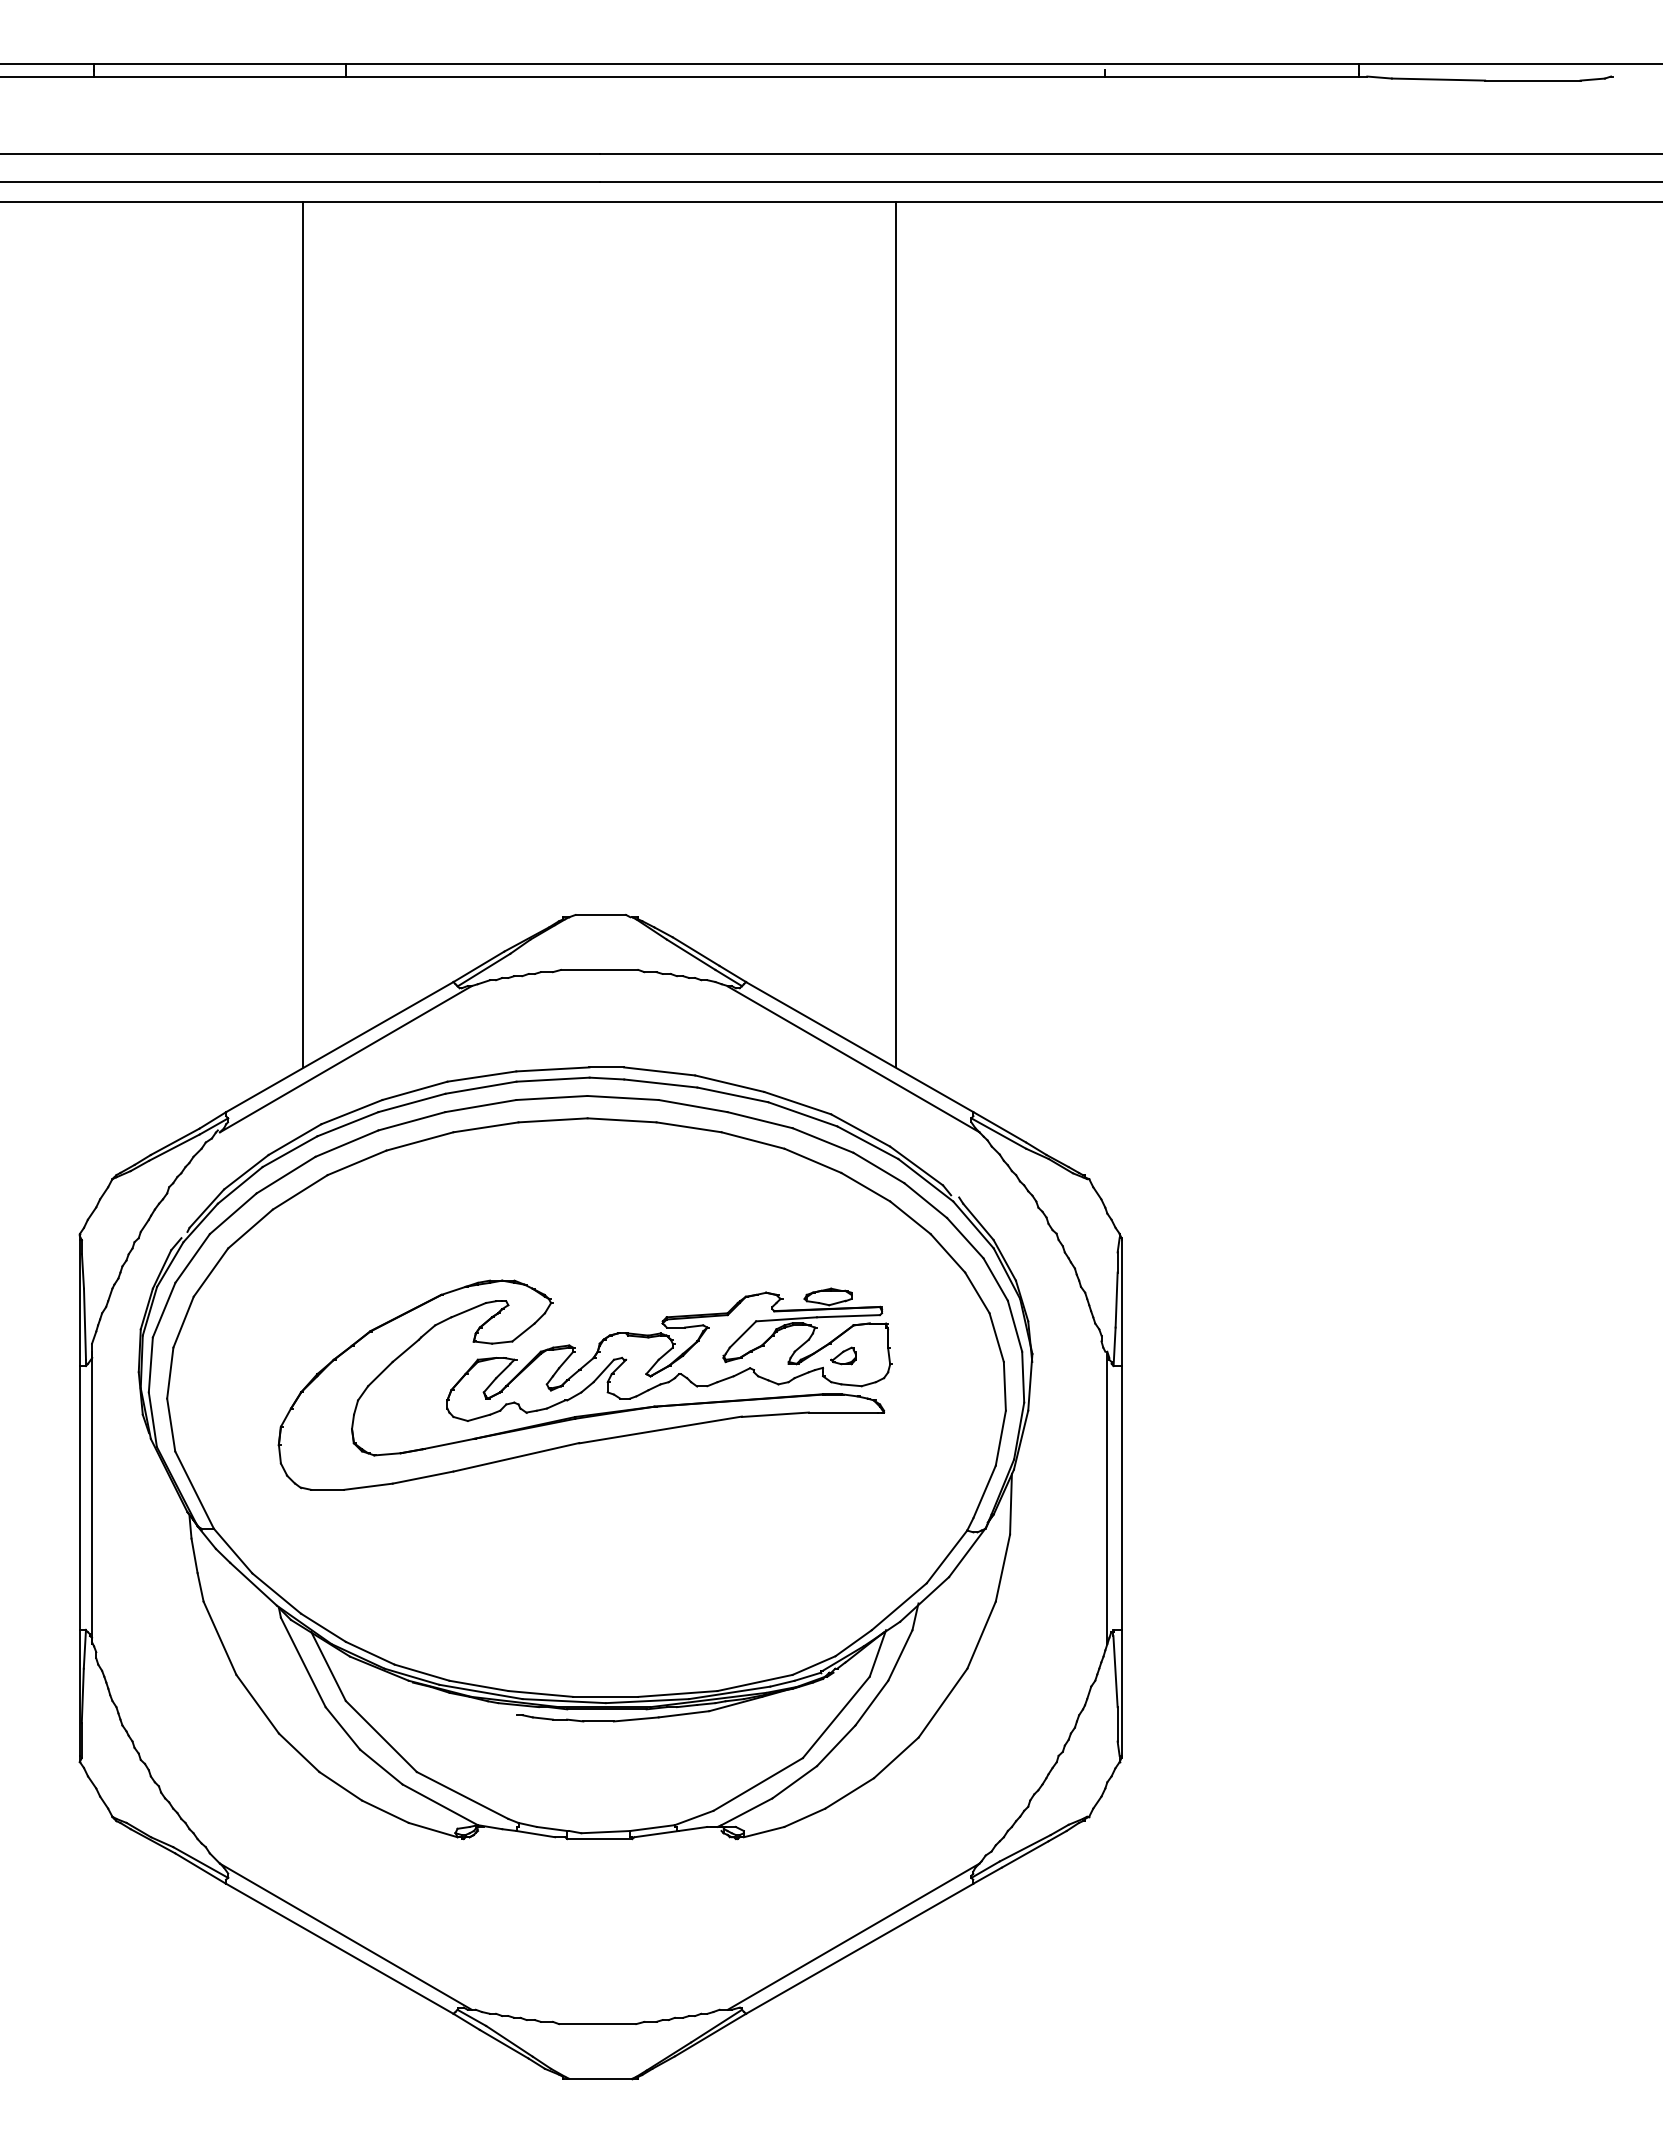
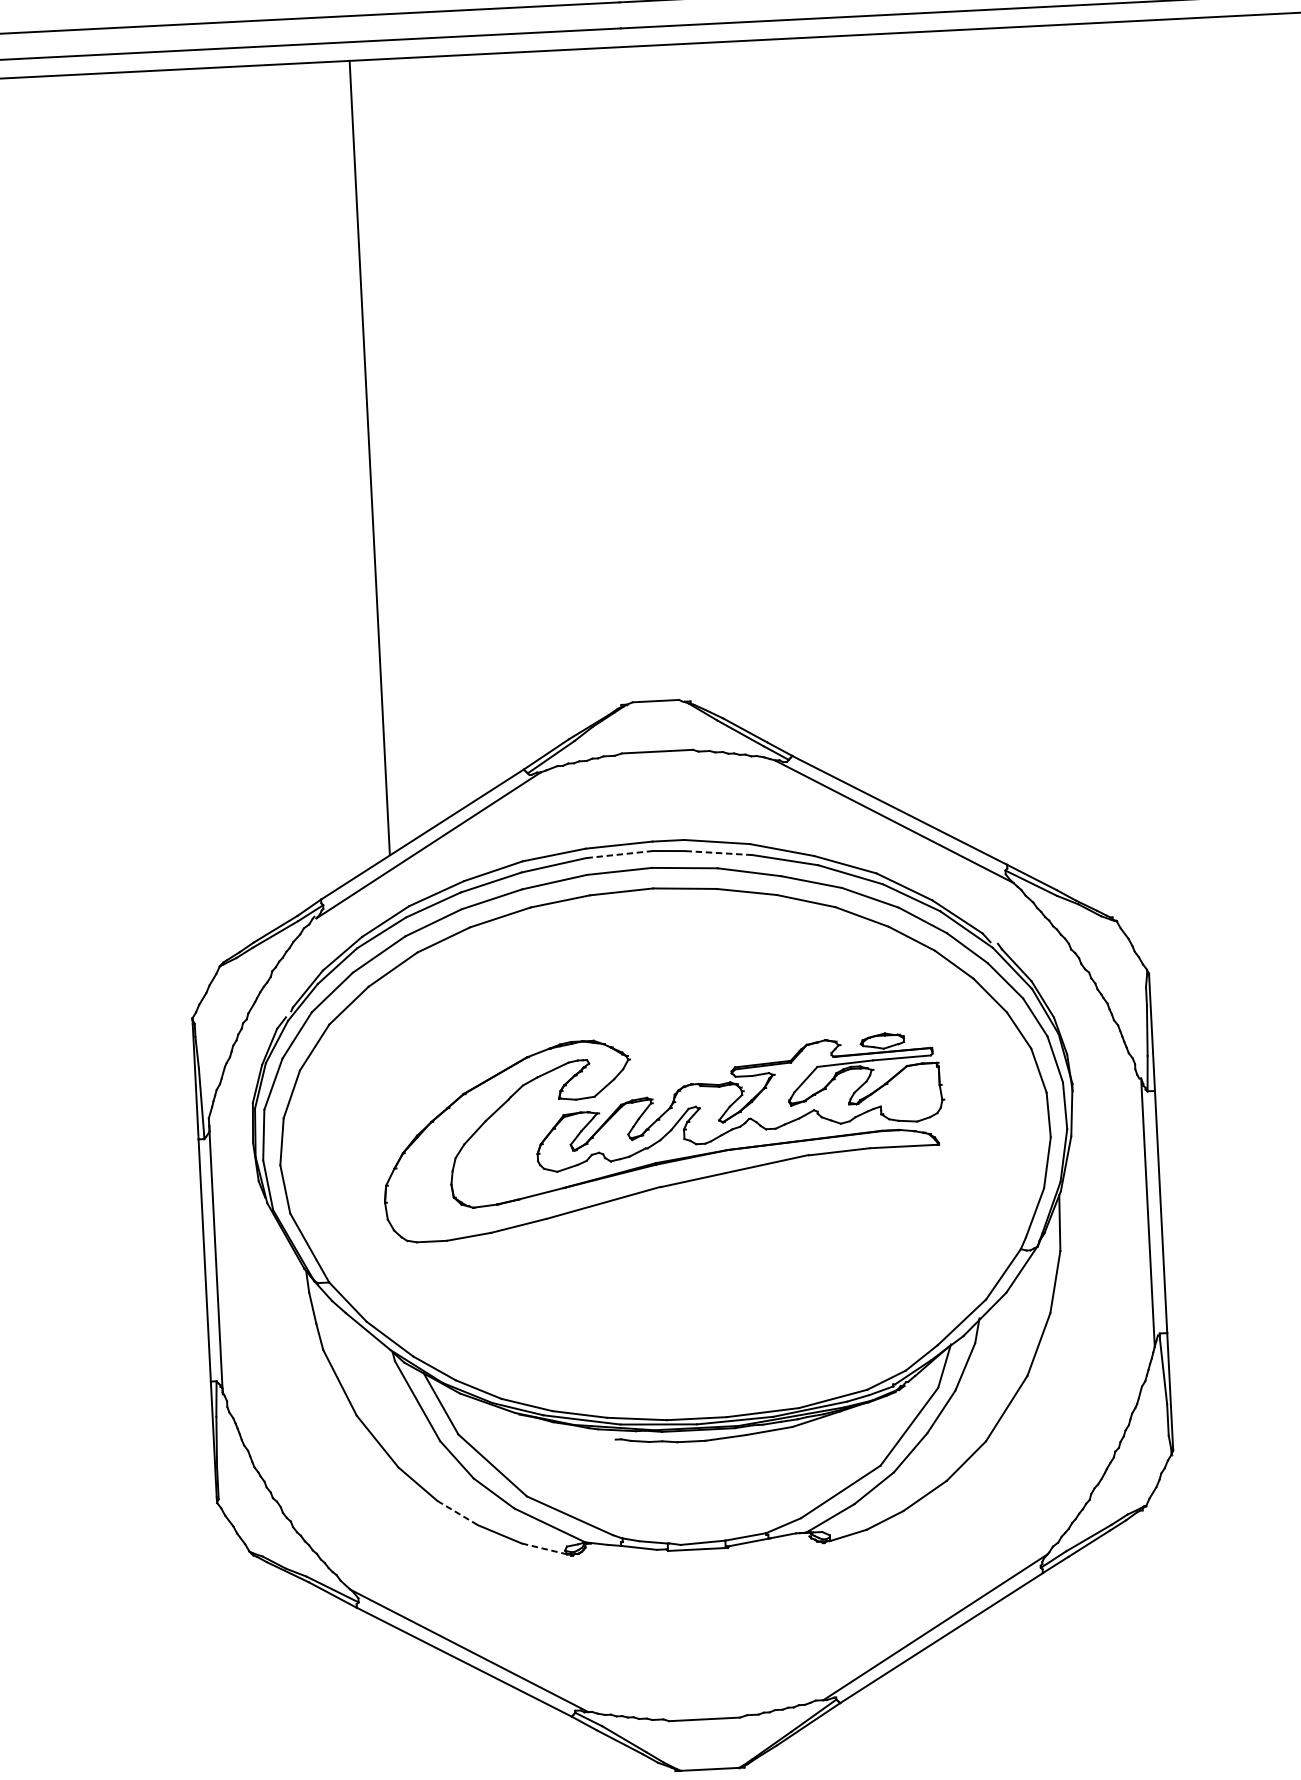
line: (896, 634) -> (914, 429), removed
line: (553, 1079) -> (620, 854), solid -> dashed
line: (660, 1083) -> (718, 853), solid -> dashed
part: (843, 1355) -> (899, 1094), removed
line: (340, 1786) -> (457, 1513), solid -> dashed
line: (433, 1830) -> (544, 1549), solid -> dashed

